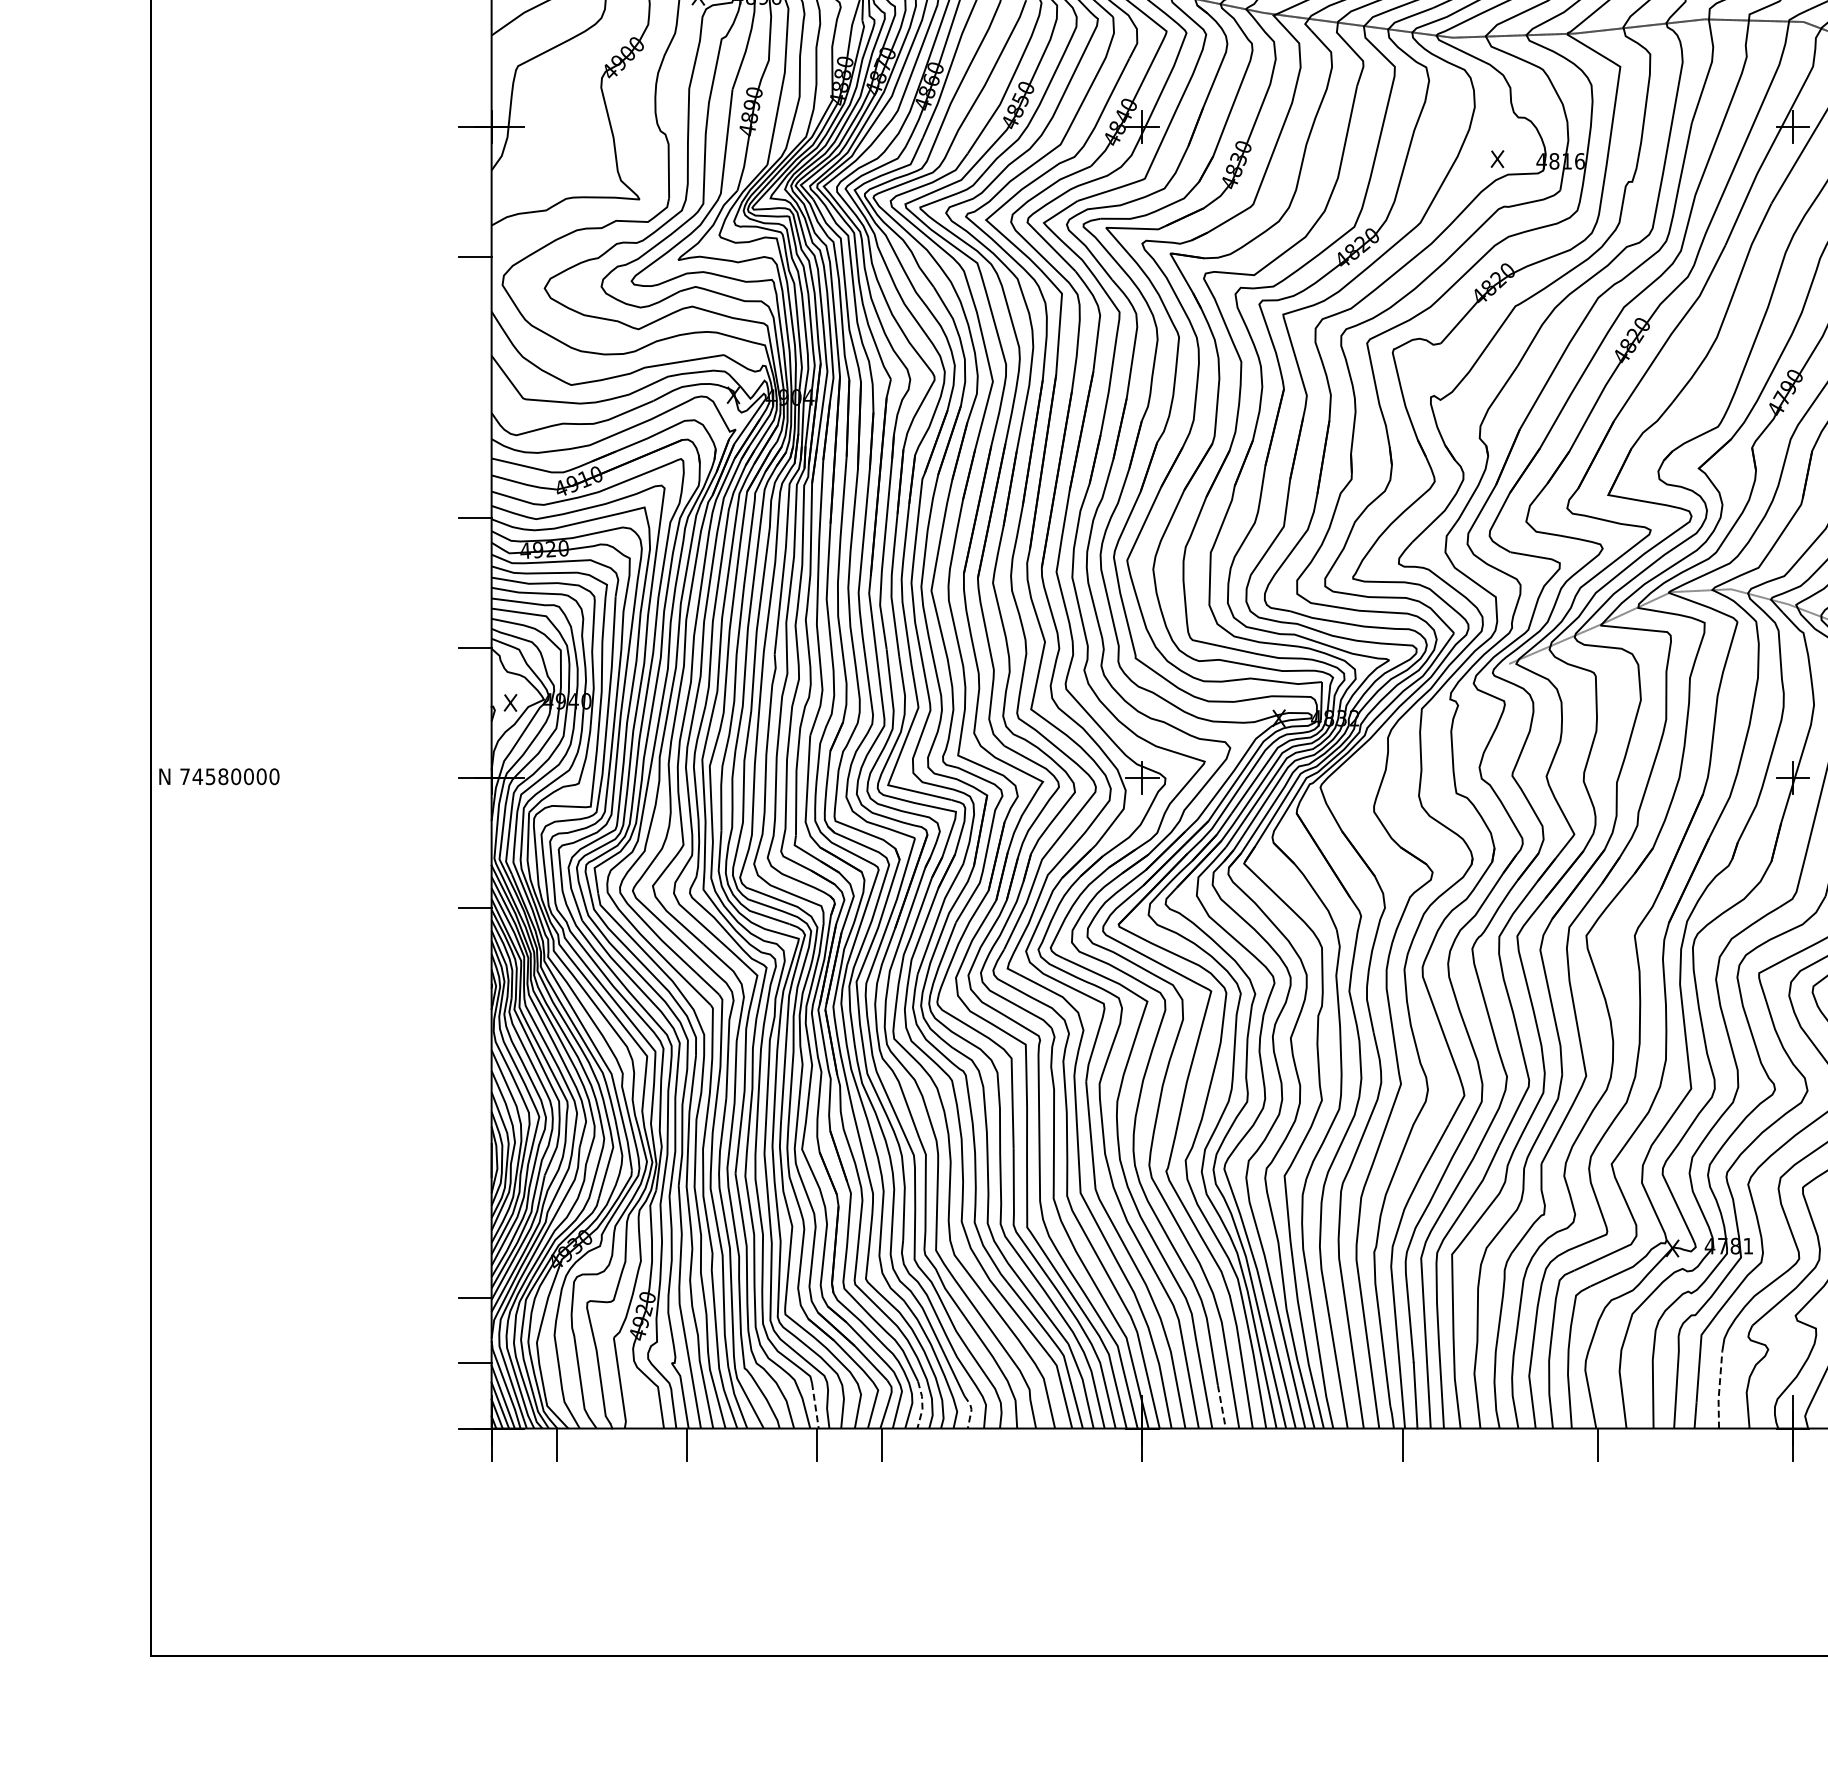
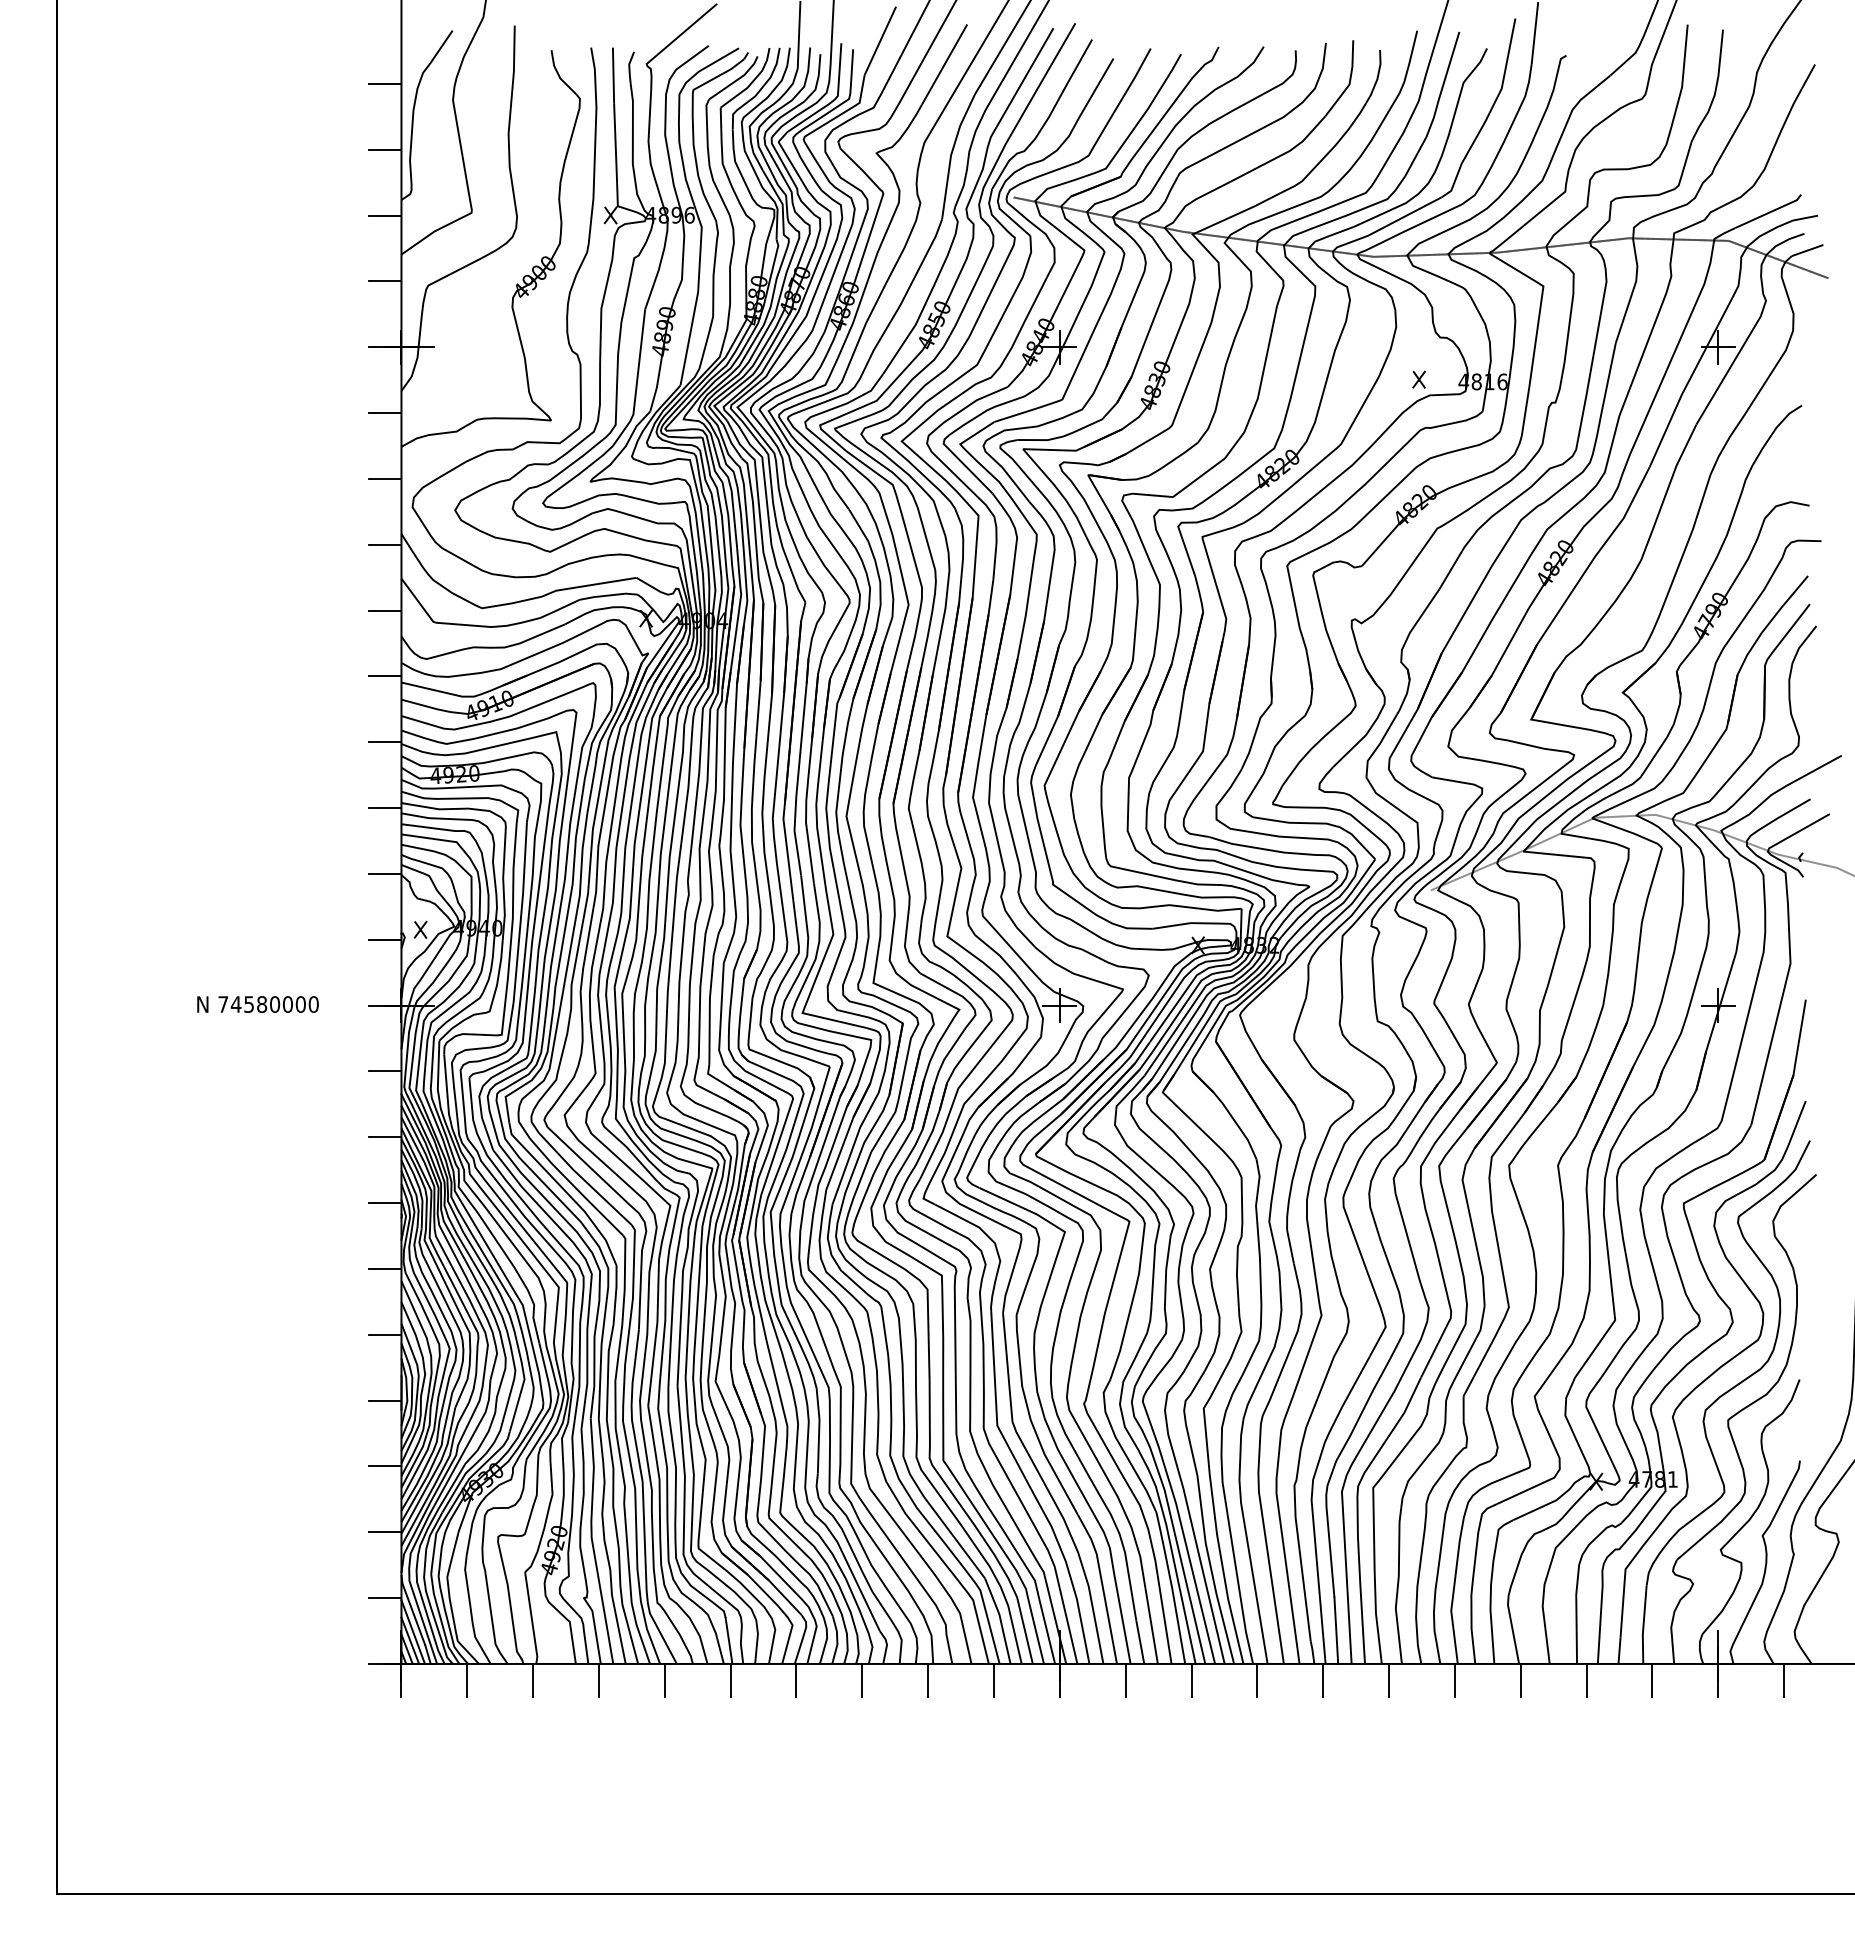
line: (474, 62) -> (384, 281), added
line: (474, 192) -> (384, 413), added
line: (474, 322) -> (384, 544), added
line: (474, 387) -> (384, 610), added
line: (474, 452) -> (384, 676), added
line: (474, 582) -> (384, 808), added
line: (474, 712) -> (384, 939), added
text: (218, 776) -> (257, 1004), moved
line: (474, 842) -> (384, 1071), added
line: (474, 973) -> (384, 1203), added
line: (474, 1037) -> (384, 1268), added
line: (474, 1102) -> (384, 1334), added
line: (474, 1168) -> (384, 1400), added
line: (474, 1233) -> (384, 1466), added
line: (1719, 1390) -> (1643, 1625), dashed -> solid
line: (922, 1405) -> (837, 1640), dashed -> solid
line: (815, 1406) -> (729, 1641), dashed -> solid
line: (1222, 1408) -> (1140, 1643), dashed -> solid
line: (971, 1410) -> (886, 1645), dashed -> solid
line: (622, 1443) -> (533, 1679), added
line: (751, 1443) -> (664, 1679), added
line: (947, 1443) -> (862, 1679), added
line: (1012, 1443) -> (928, 1679), added
line: (1076, 1443) -> (993, 1679), added
line: (1207, 1443) -> (1125, 1679), added
line: (1272, 1443) -> (1191, 1679), added
line: (1337, 1443) -> (1257, 1679), added
line: (1468, 1443) -> (1389, 1679), added
line: (1532, 1443) -> (1454, 1679), added
line: (1662, 1443) -> (1586, 1679), added
line: (1728, 1443) -> (1652, 1679), added

